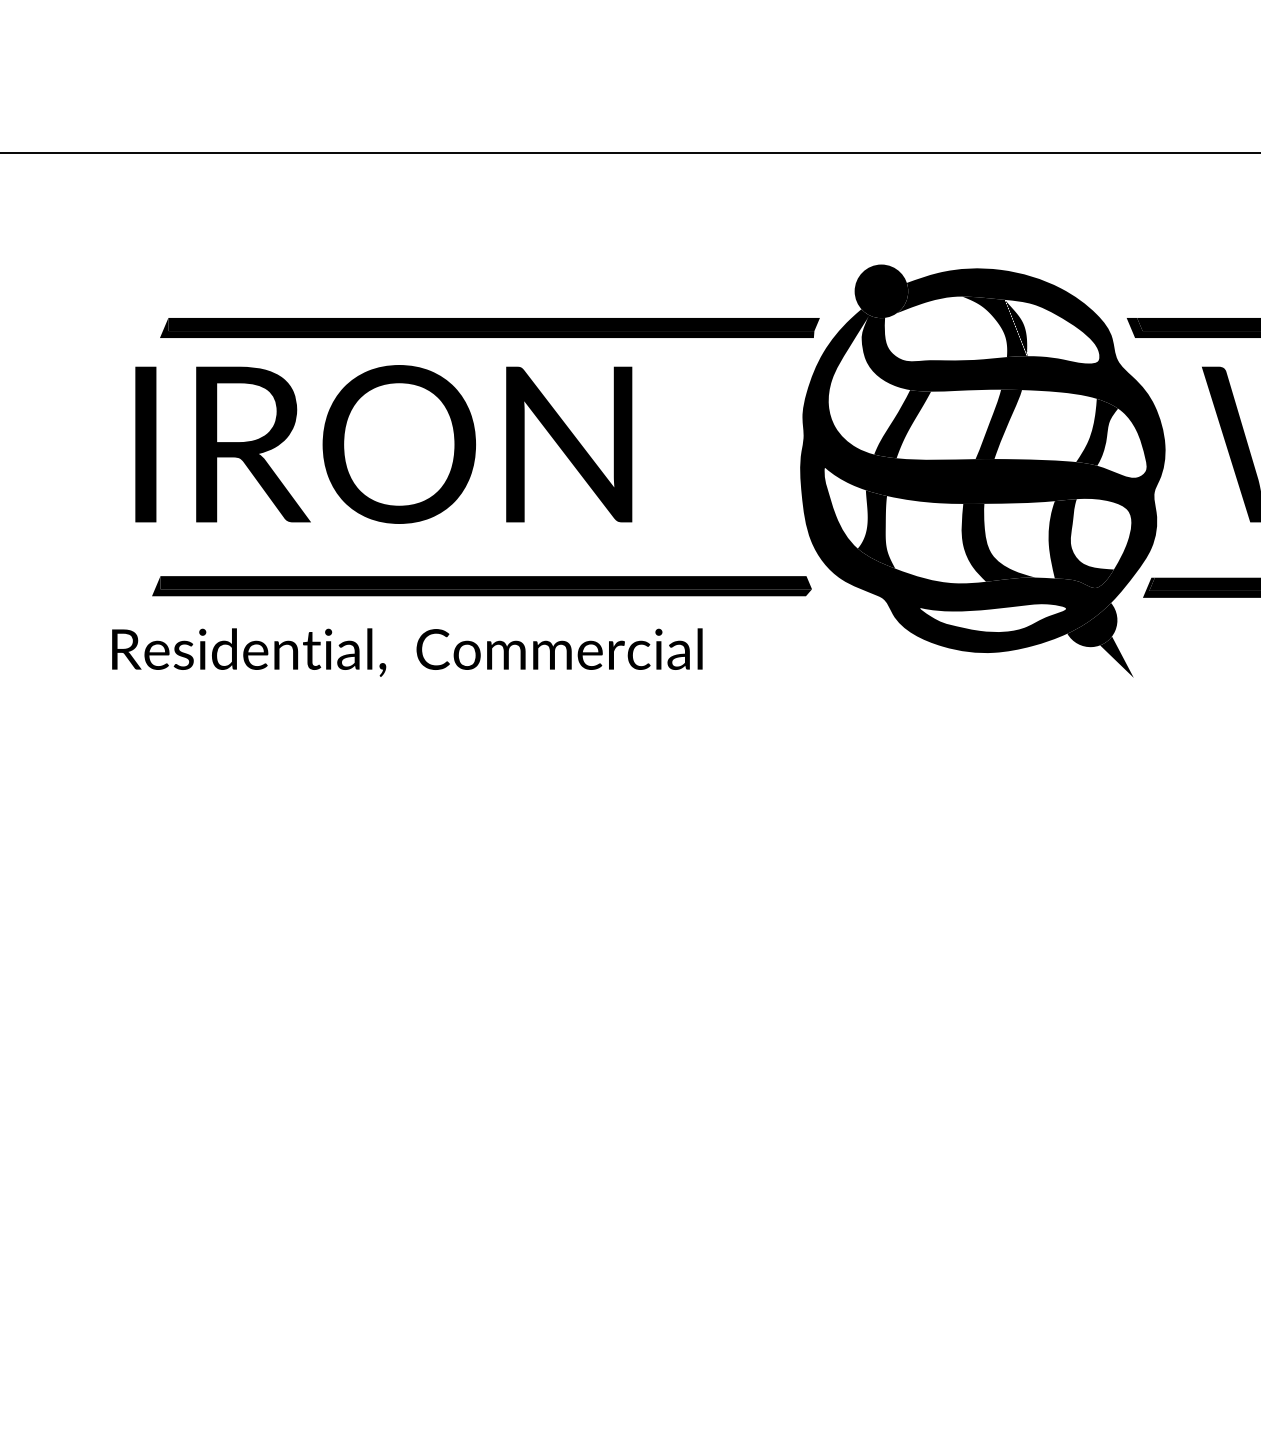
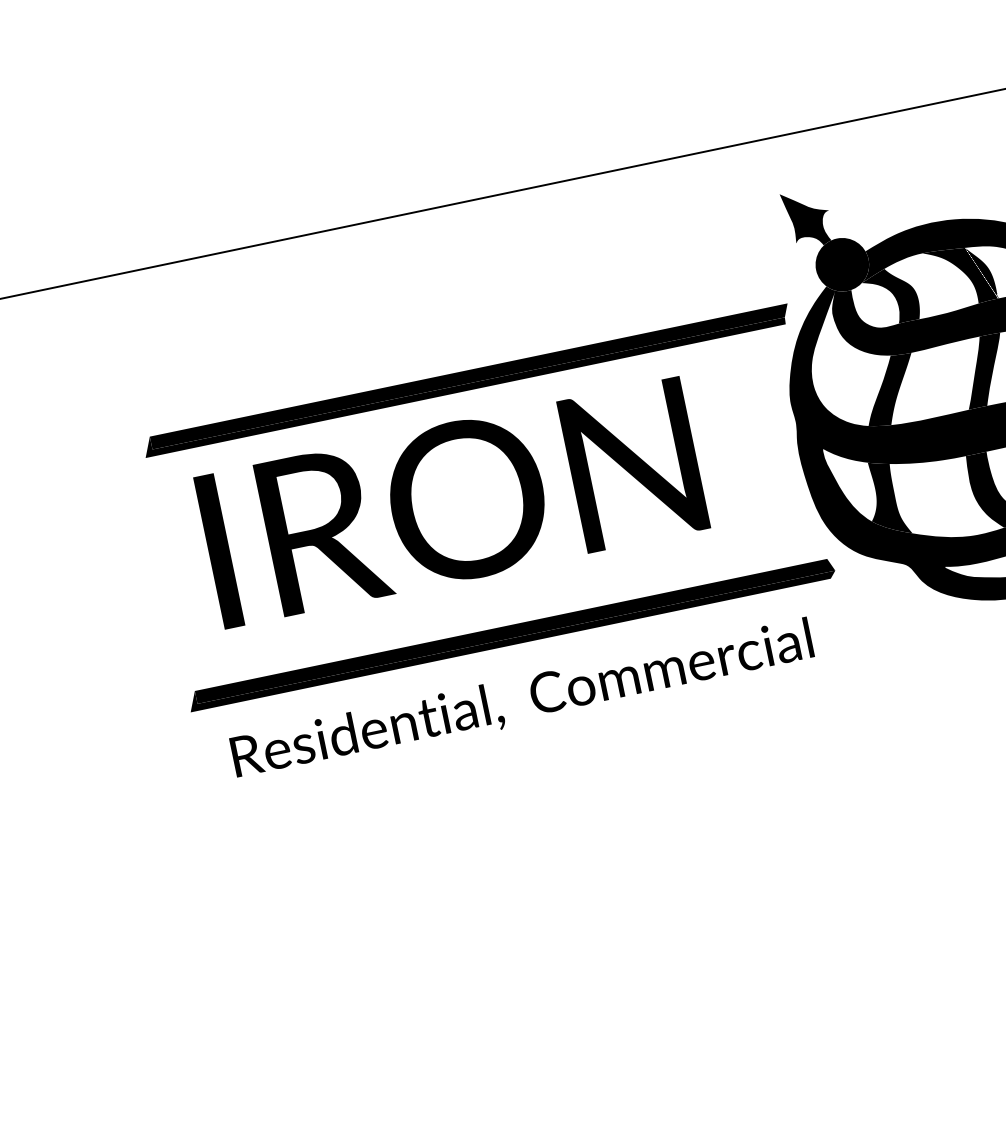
fill: (856, 238) -> (807, 218), added
fill: (922, 331) -> (890, 295), added
text: (383, 444) -> (451, 502), moved
text: (407, 652) -> (522, 700), moved

